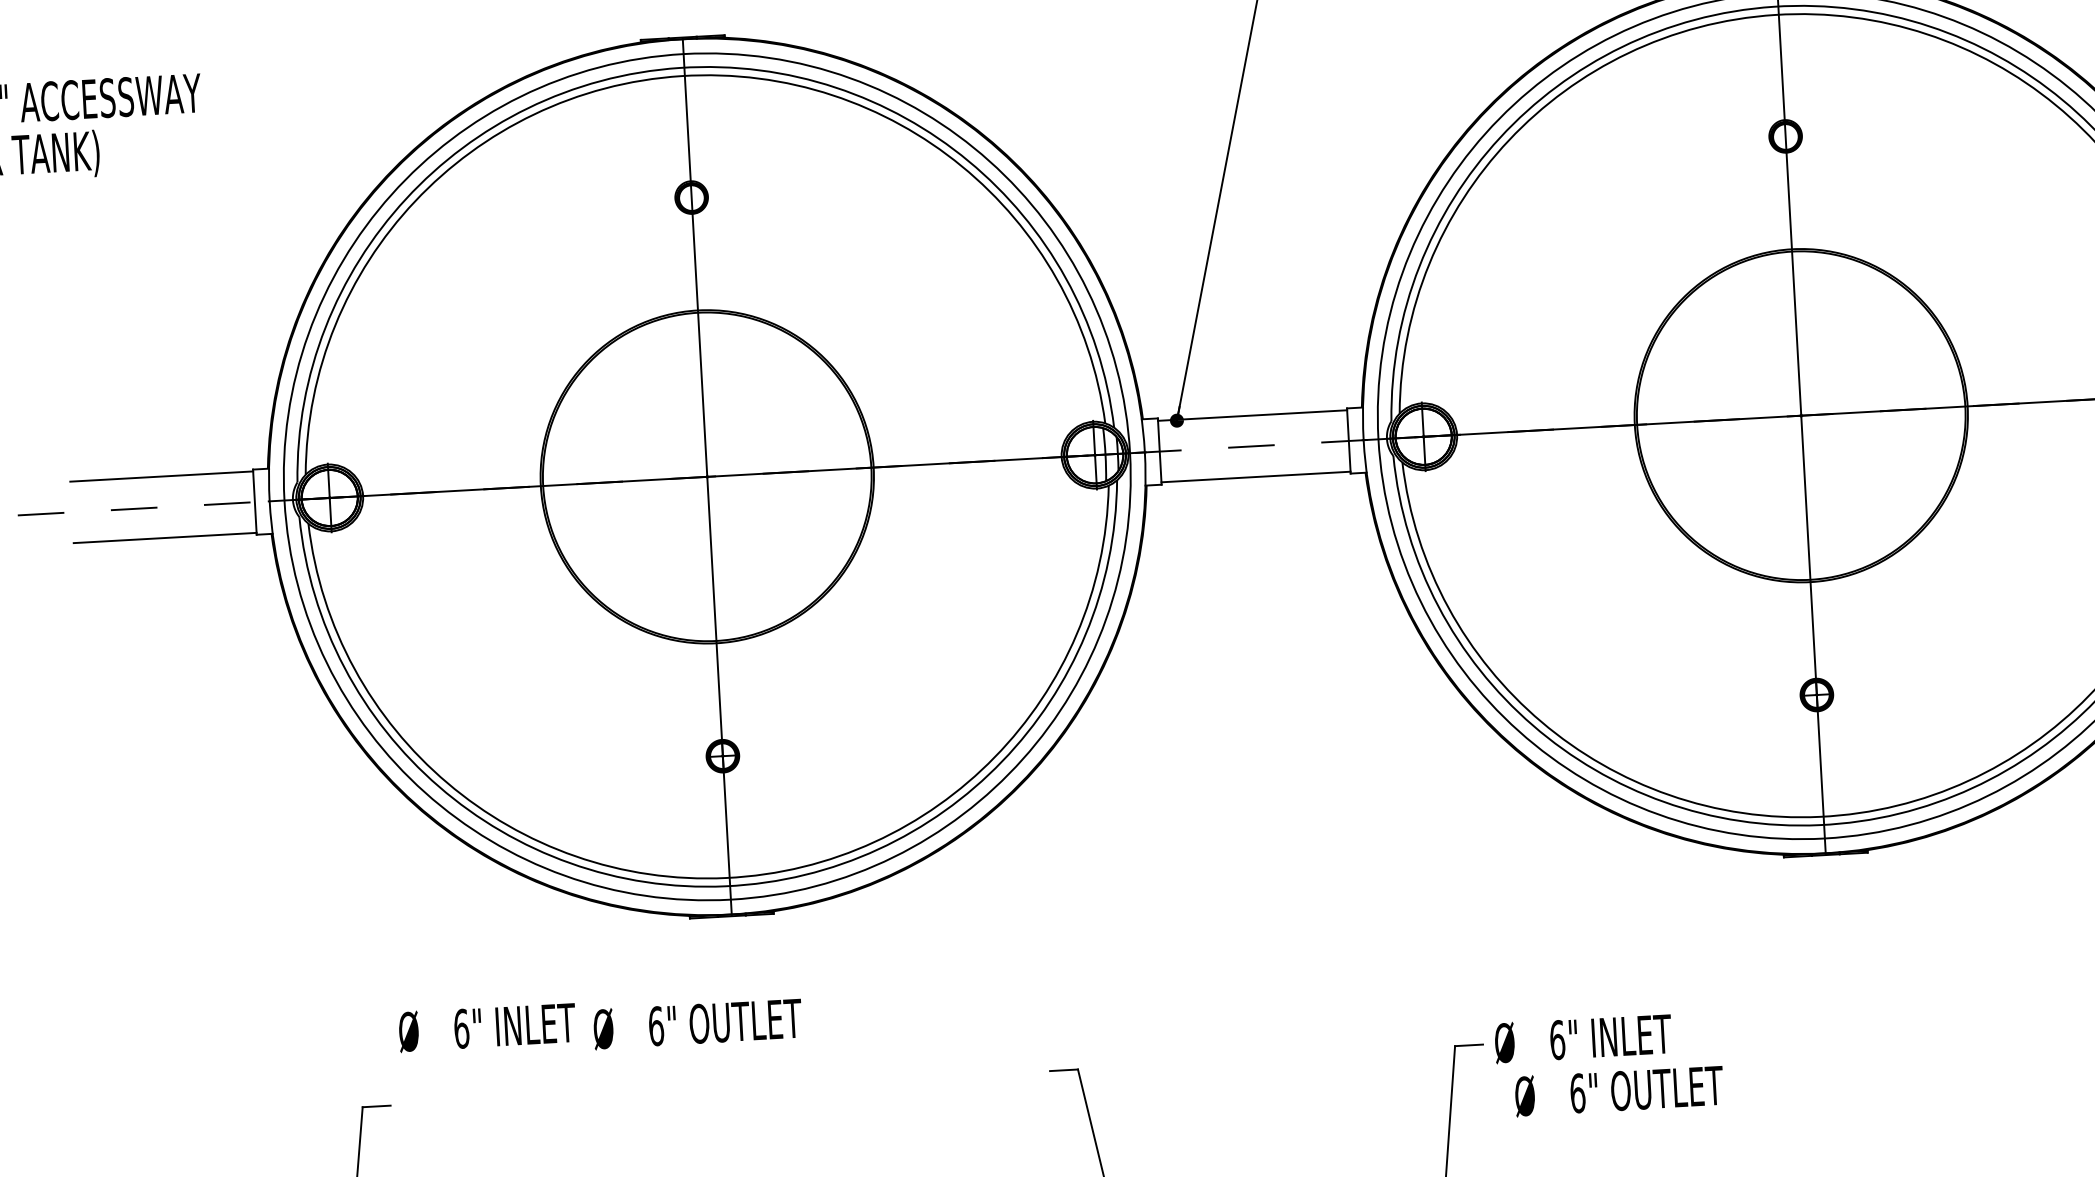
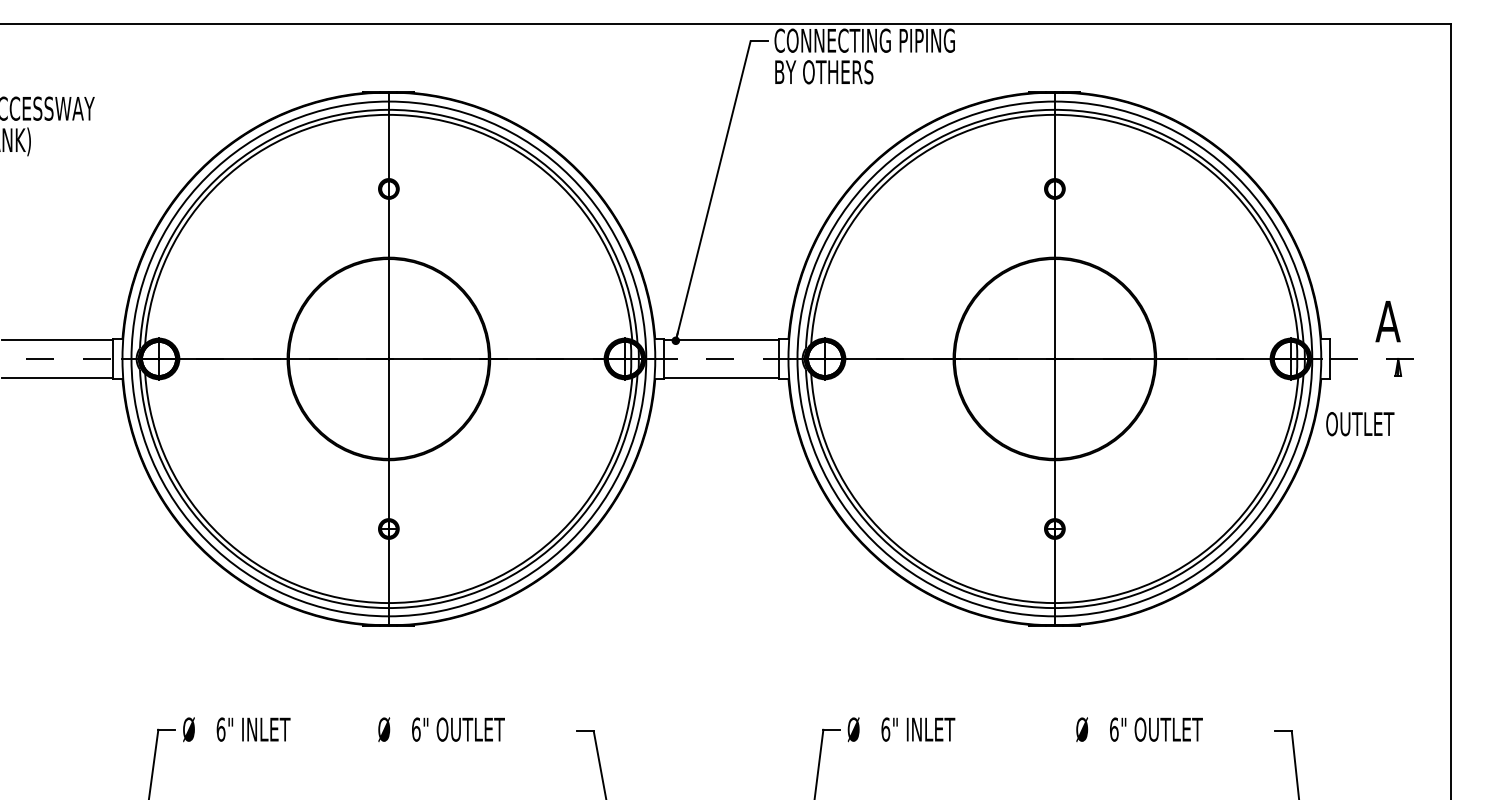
text: (697, 1023) -> (441, 729), moved
text: (486, 1027) -> (236, 729), moved
text: (1619, 1090) -> (1139, 729), moved

